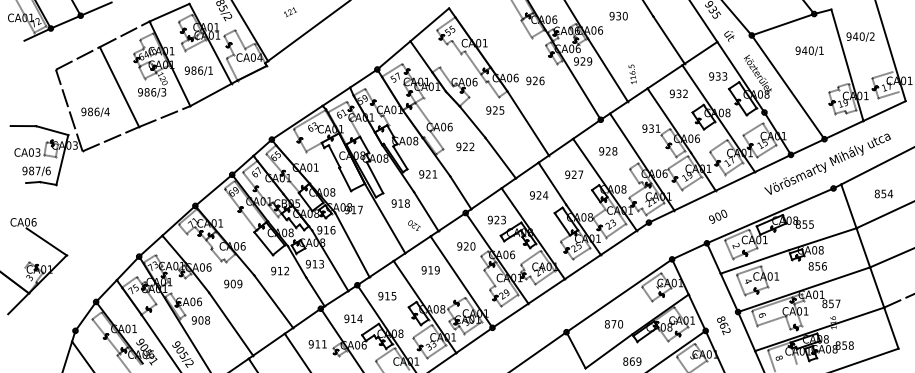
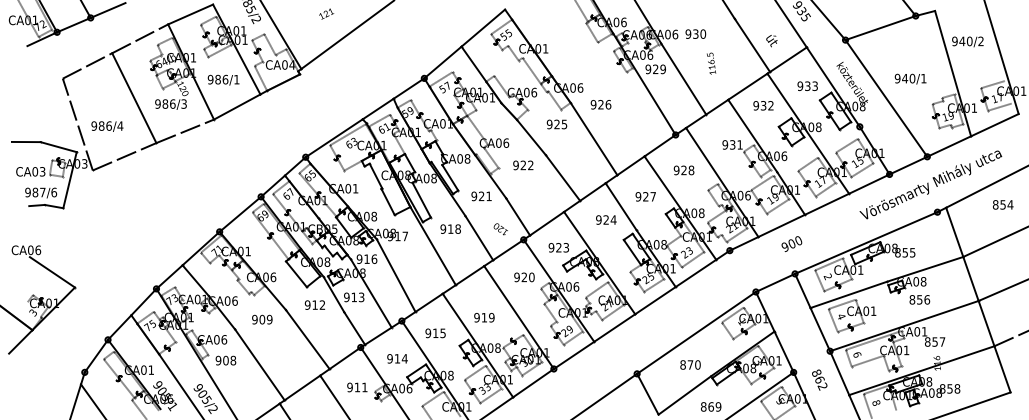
text: (618, 15) -> (695, 33), moved
text: (729, 35) -> (772, 40), moved
text: (809, 50) -> (910, 78), moved
text: (632, 74) -> (711, 63), moved
text: (535, 80) -> (601, 104), moved
text: (883, 193) -> (1002, 204), moved
text: (718, 216) -> (792, 243), moved
text: (414, 225) -> (501, 229), moved
text: (430, 270) -> (484, 317), moved
text: (723, 325) -> (819, 379), moved

